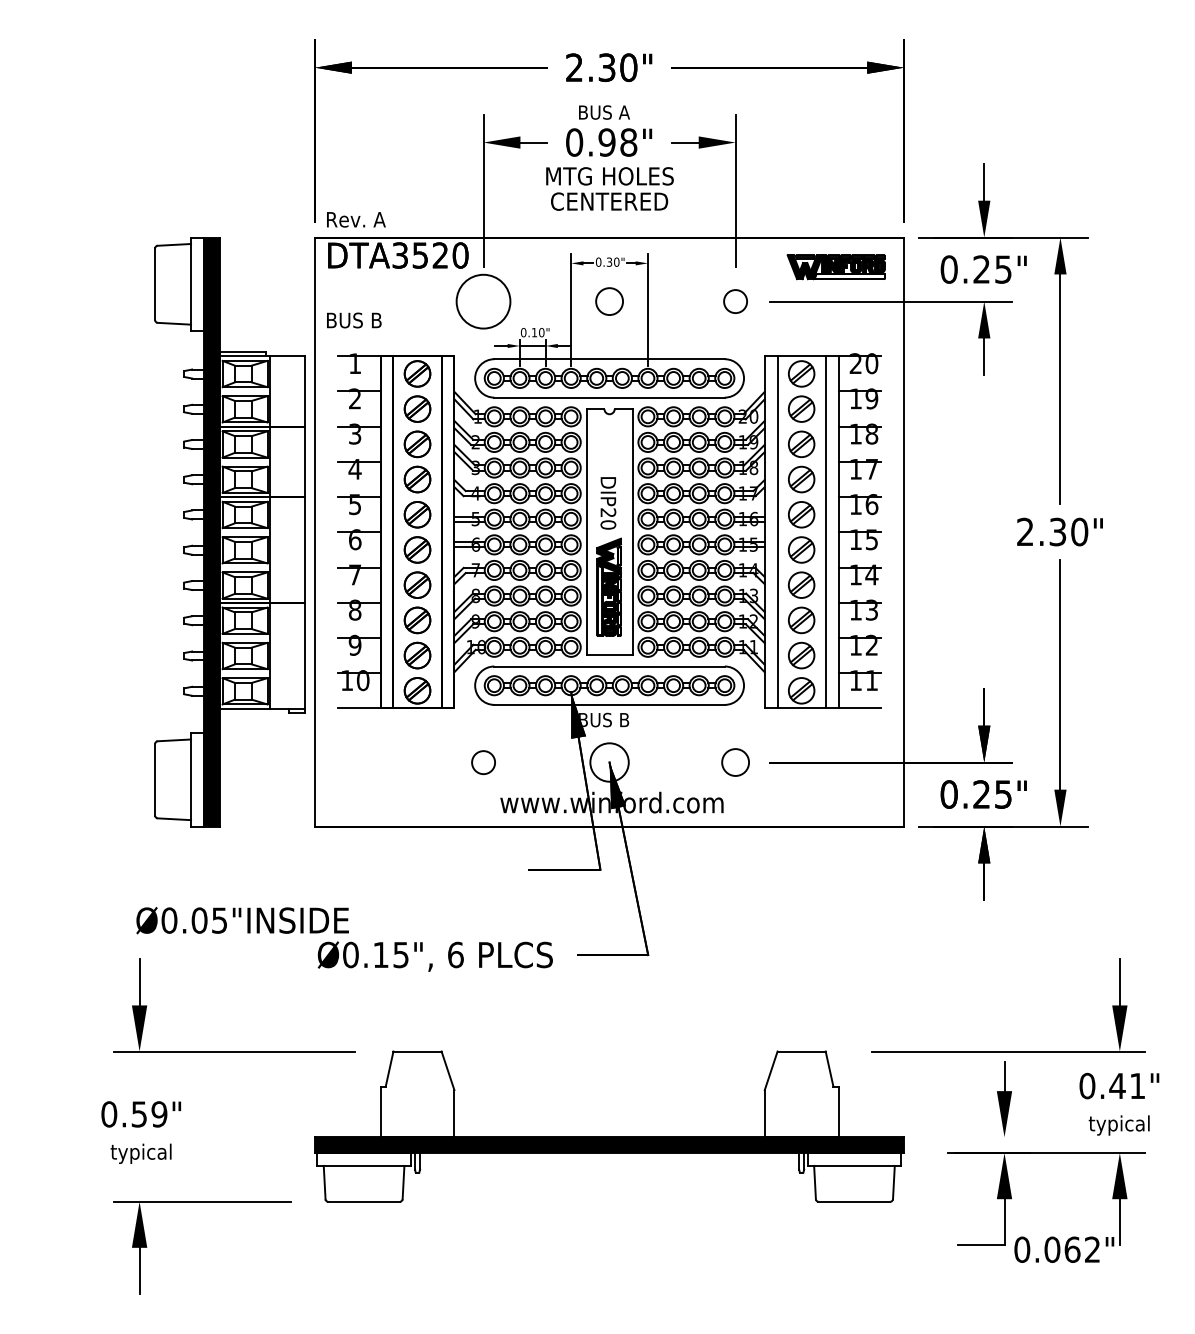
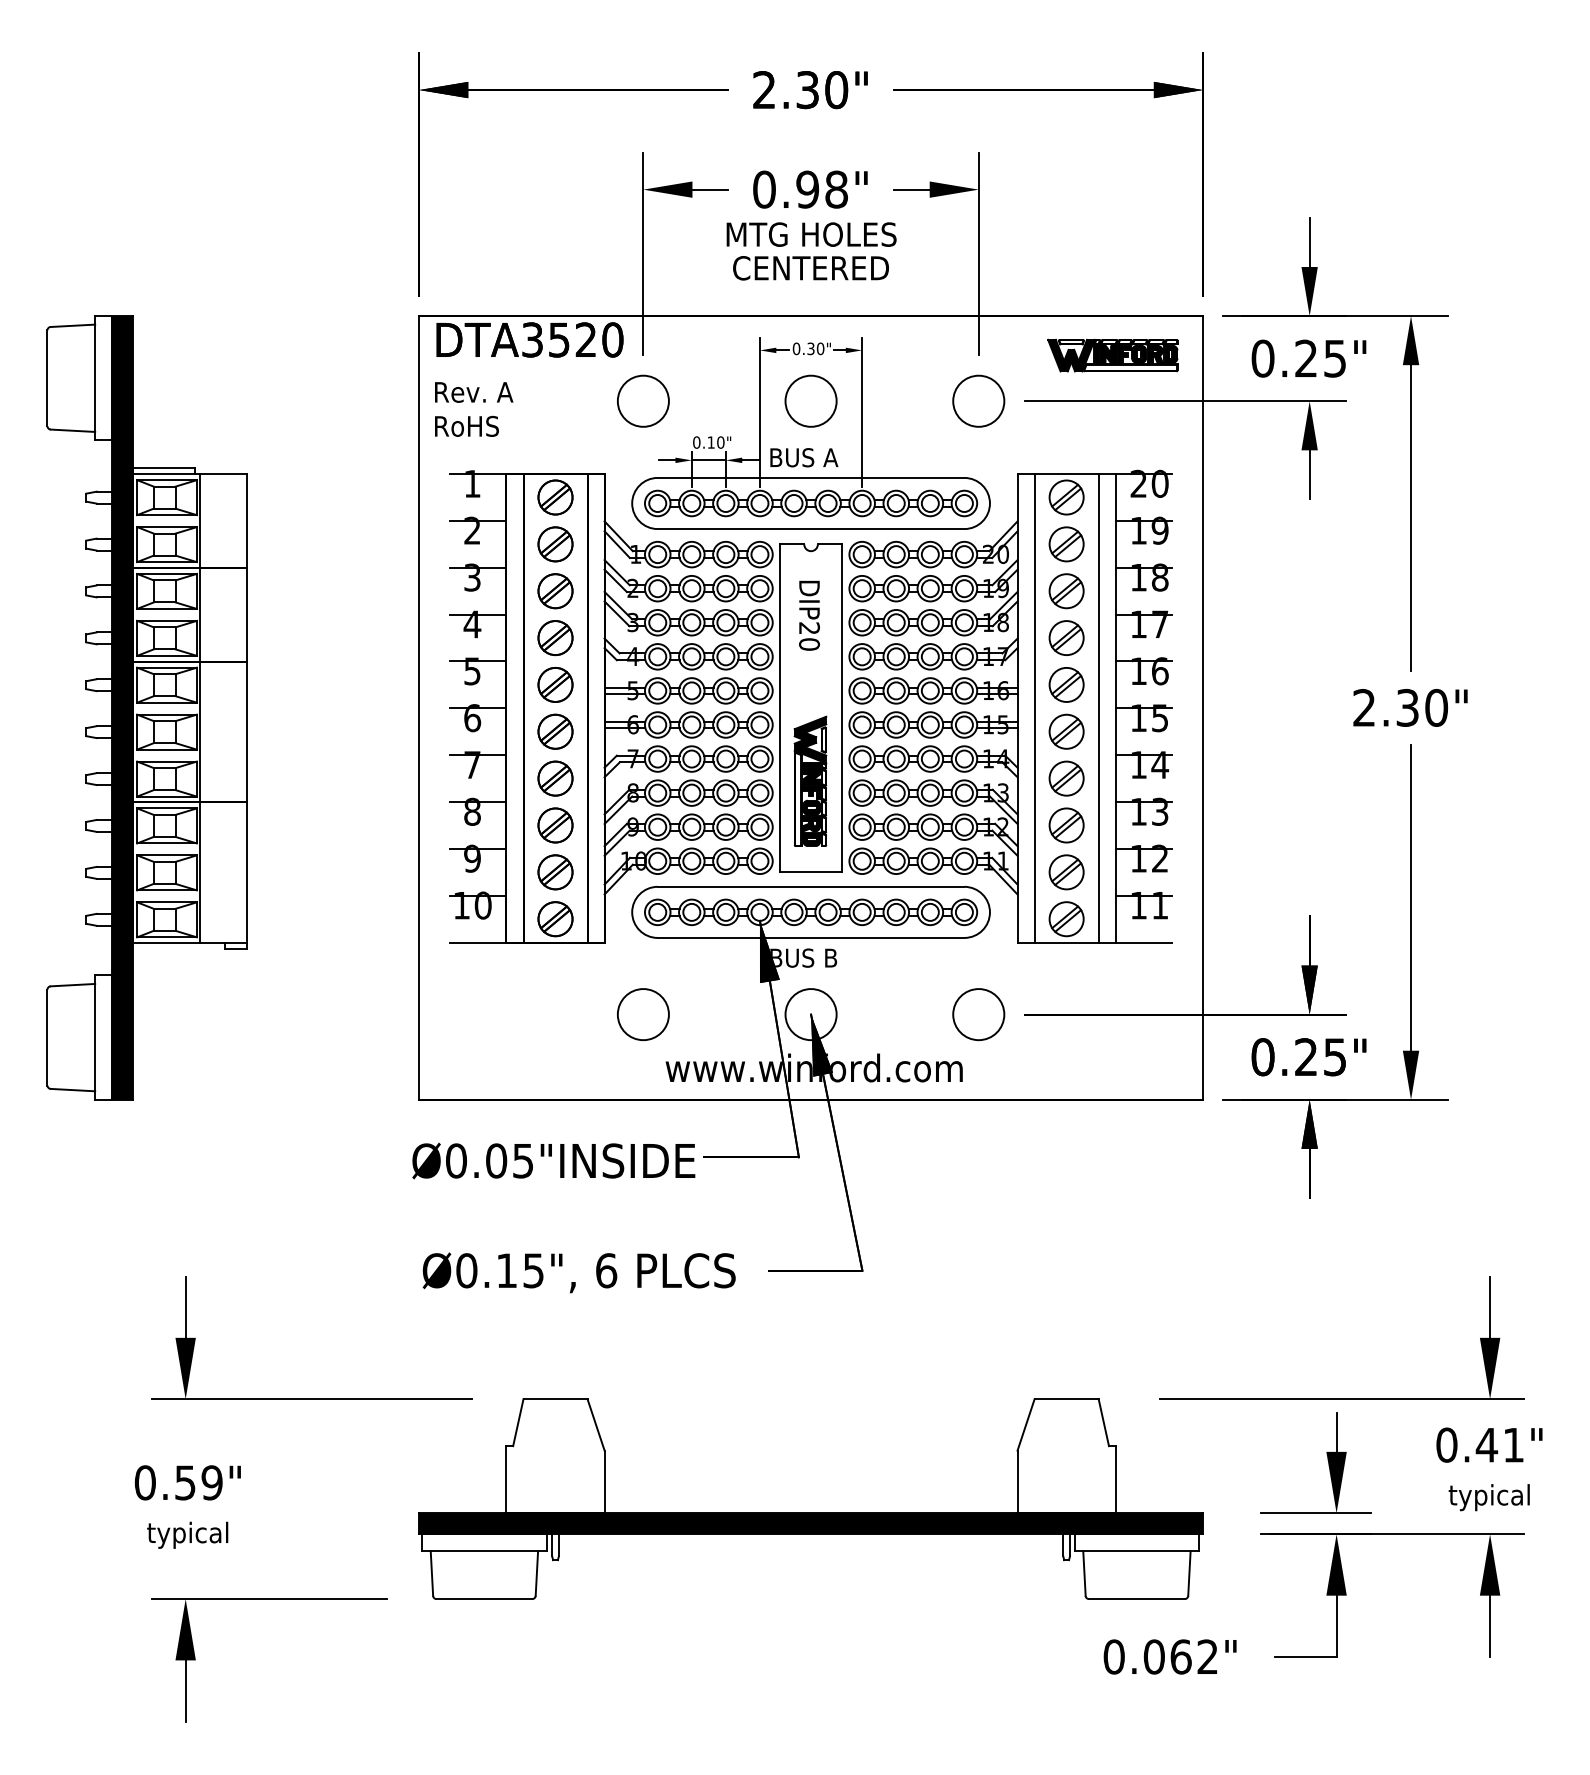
text: (604, 112) -> (804, 457), moved
text: (356, 219) -> (474, 392), moved
circle: (483, 301) -> (643, 400), size x0.71
circle: (609, 301) -> (810, 400), size x1.43
circle: (735, 301) -> (978, 400), size x1.67
text: (355, 319) -> (472, 425), BUS B -> RoHS
text: (608, 503) -> (809, 615), moved
part: (229, 531) -> (146, 707), moved
circle: (483, 762) -> (643, 1014), size x1.67
circle: (735, 762) -> (978, 1014), size x1.43
text: (242, 920) -> (553, 1160), moved
line: (988, 1137) -> (1315, 1513), added
text: (1063, 1249) -> (1169, 1656), moved

